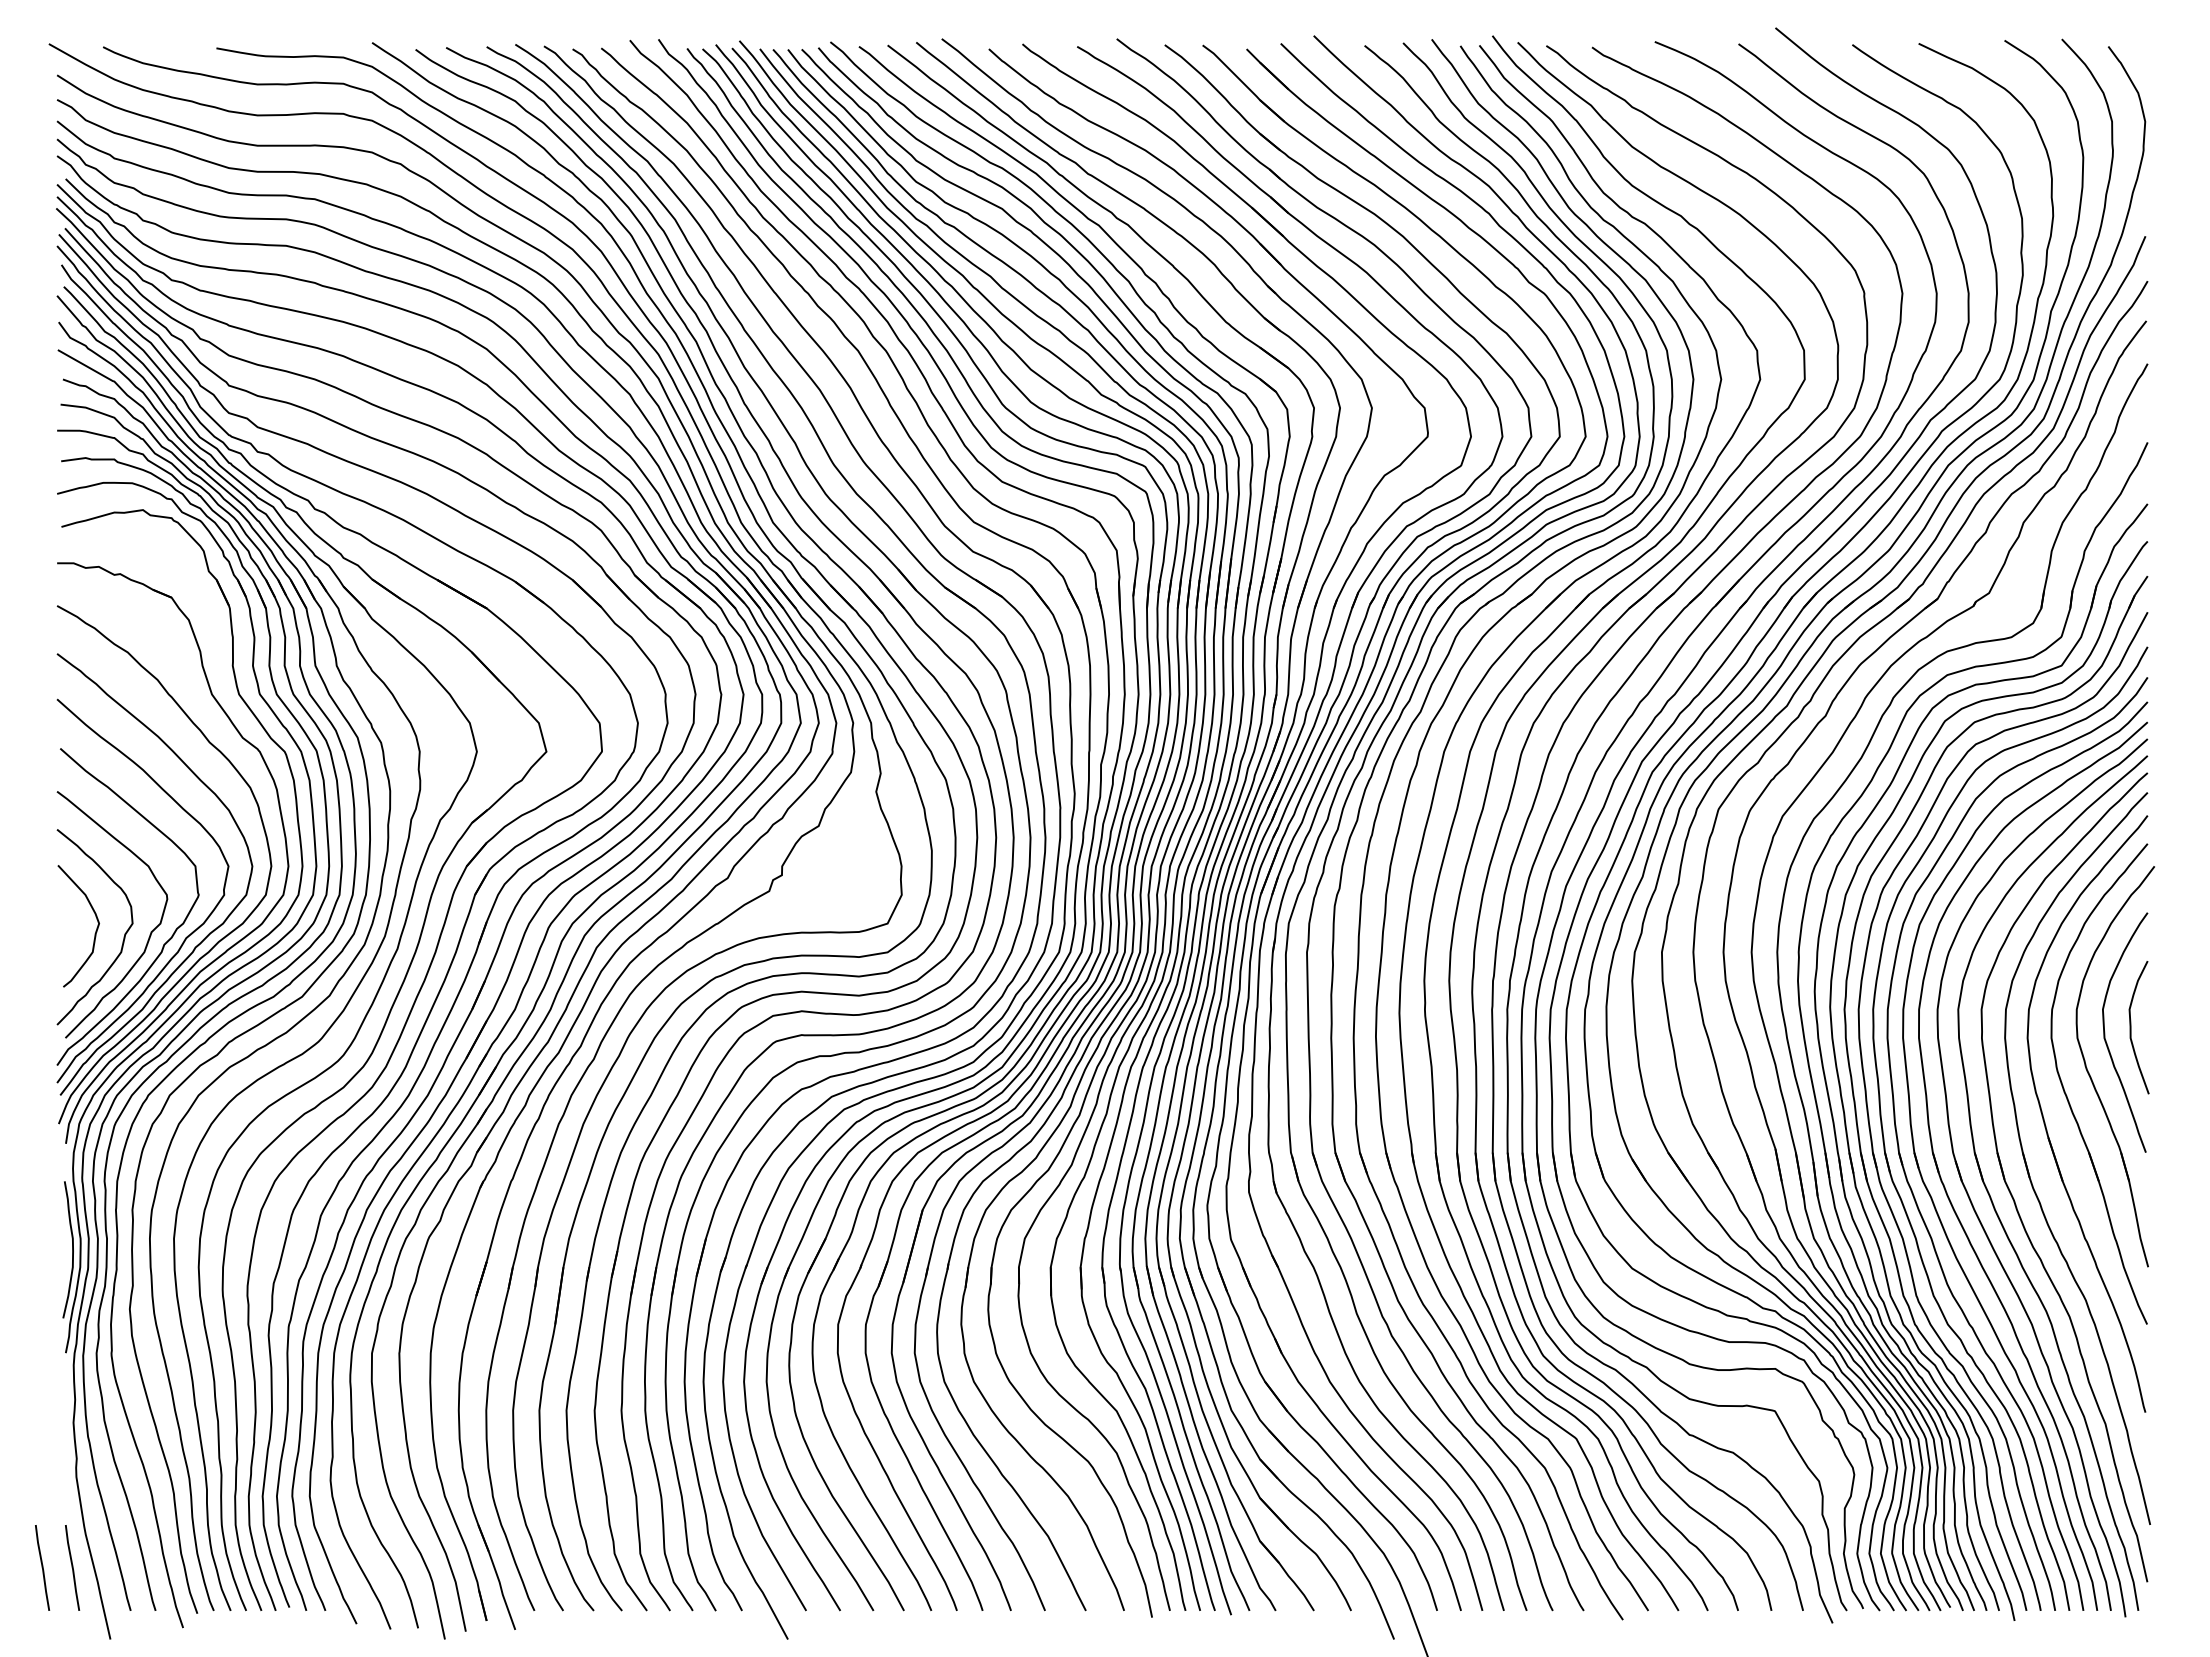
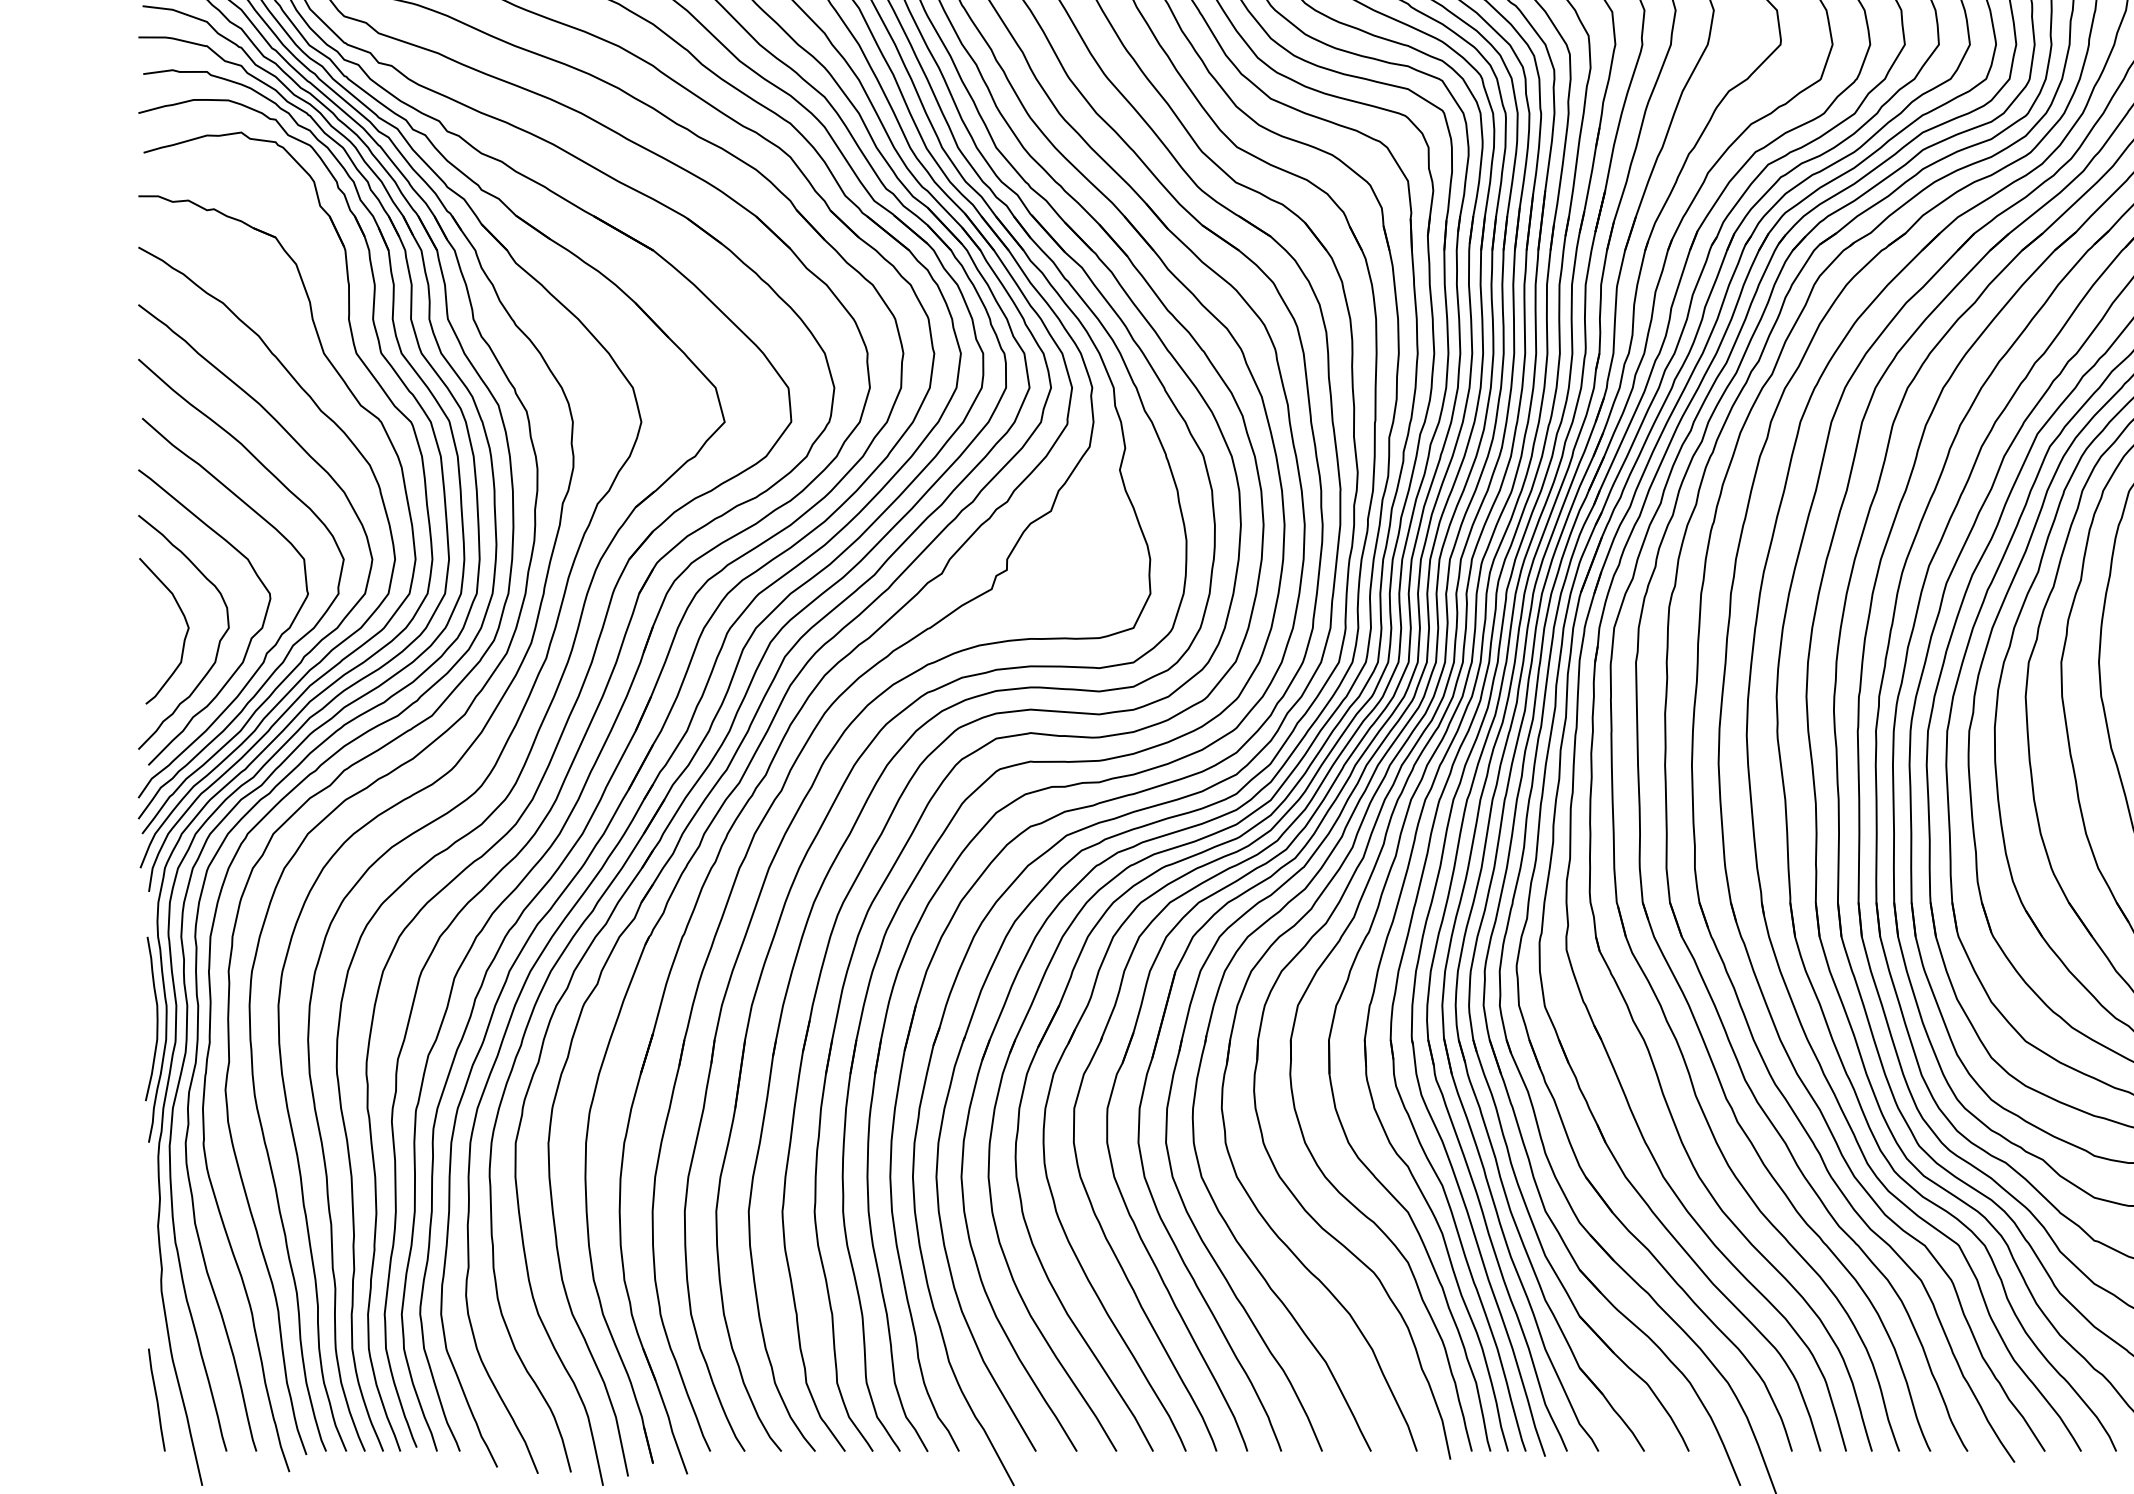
line: (42, 1567) -> (120, 1399), removed

